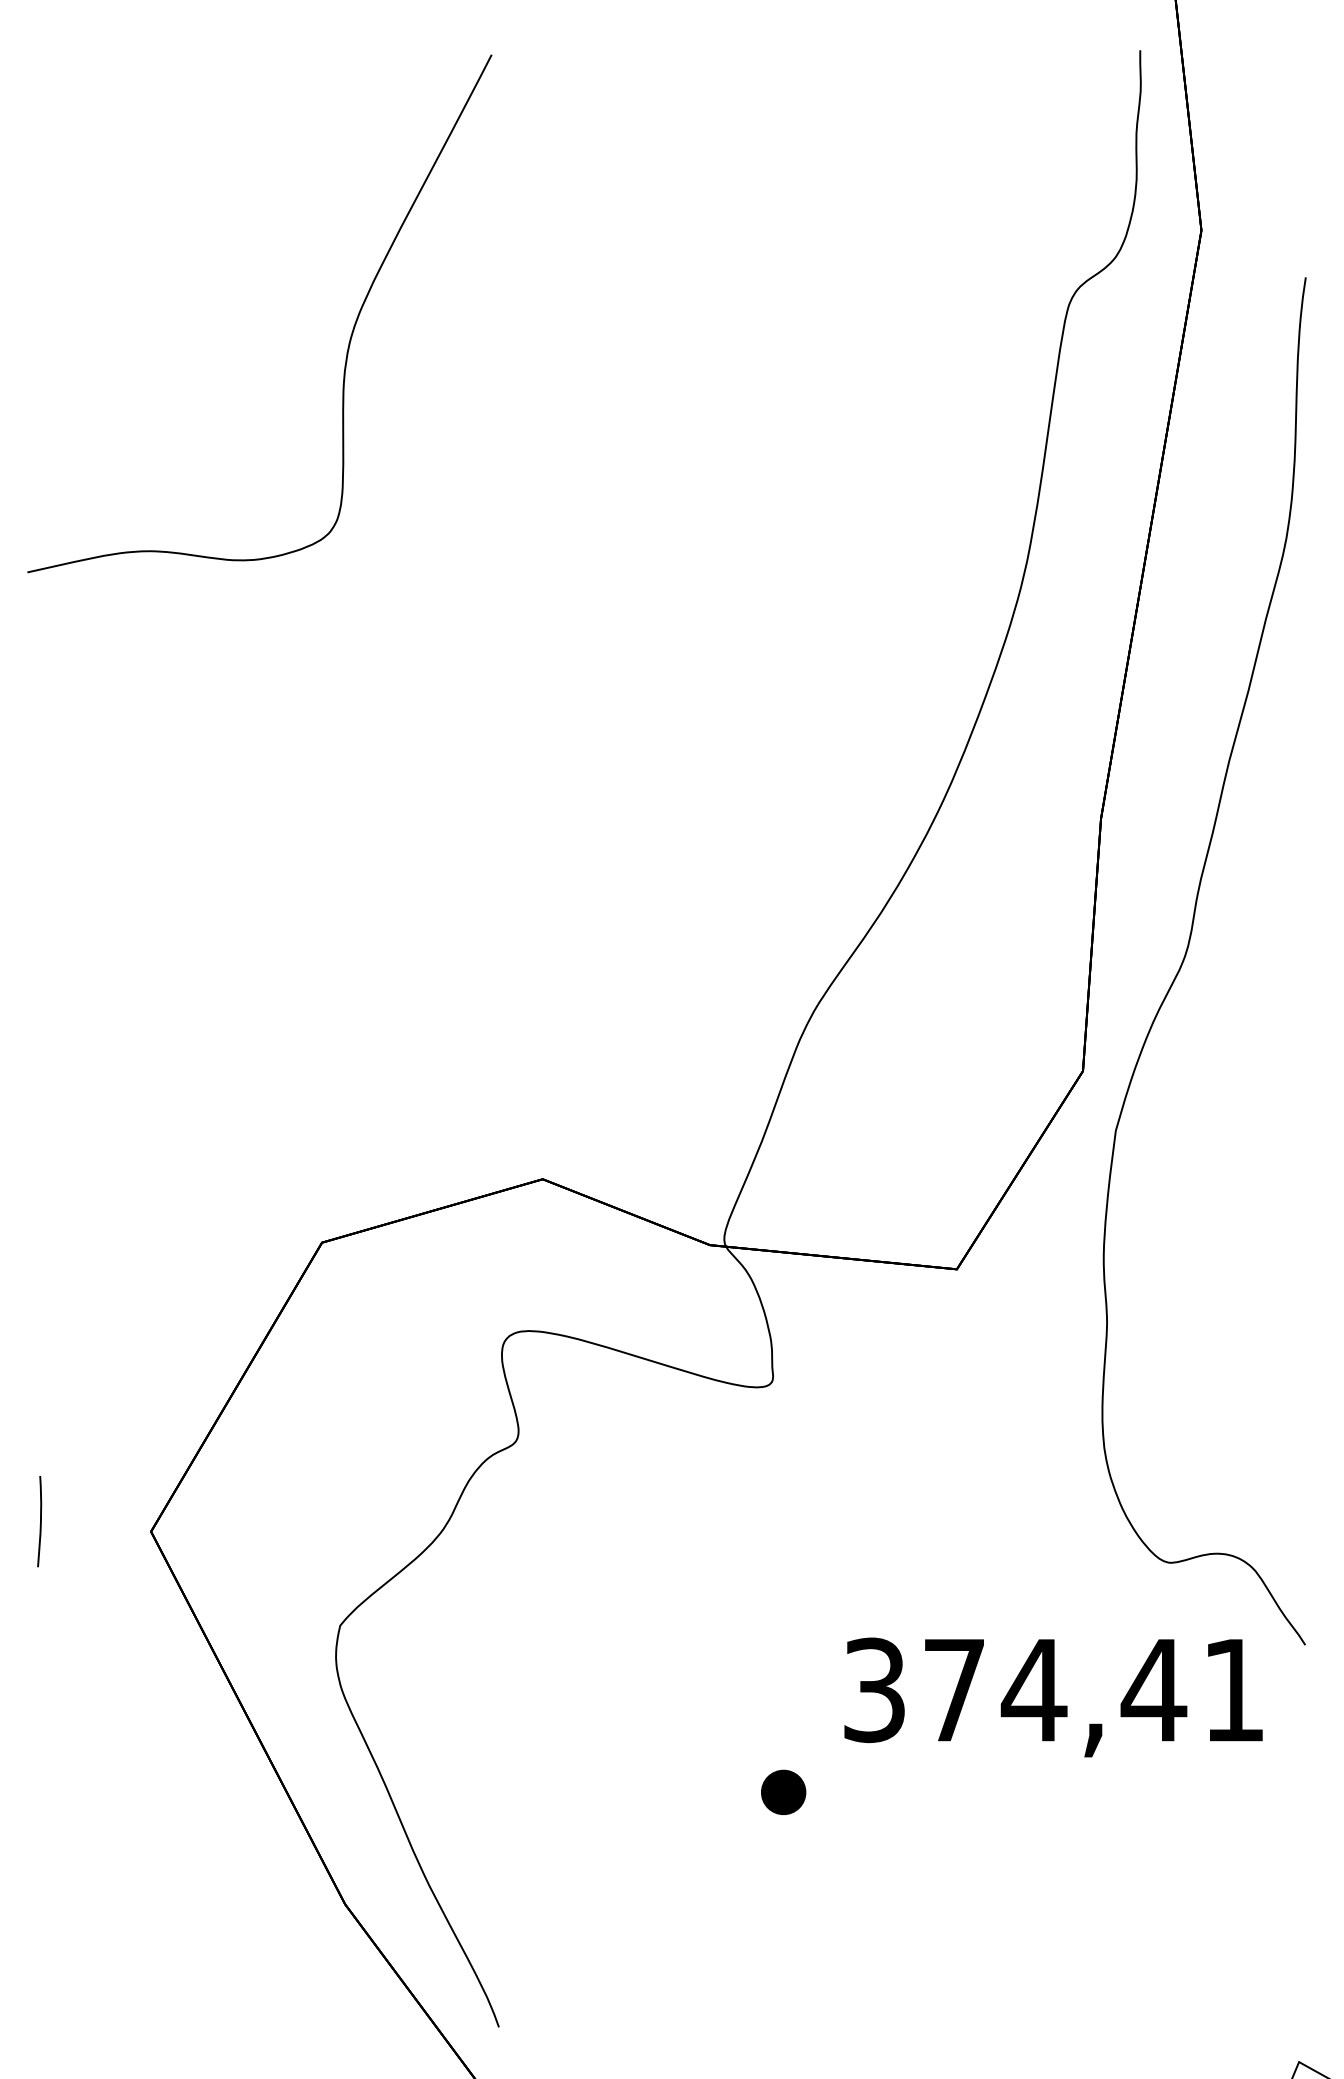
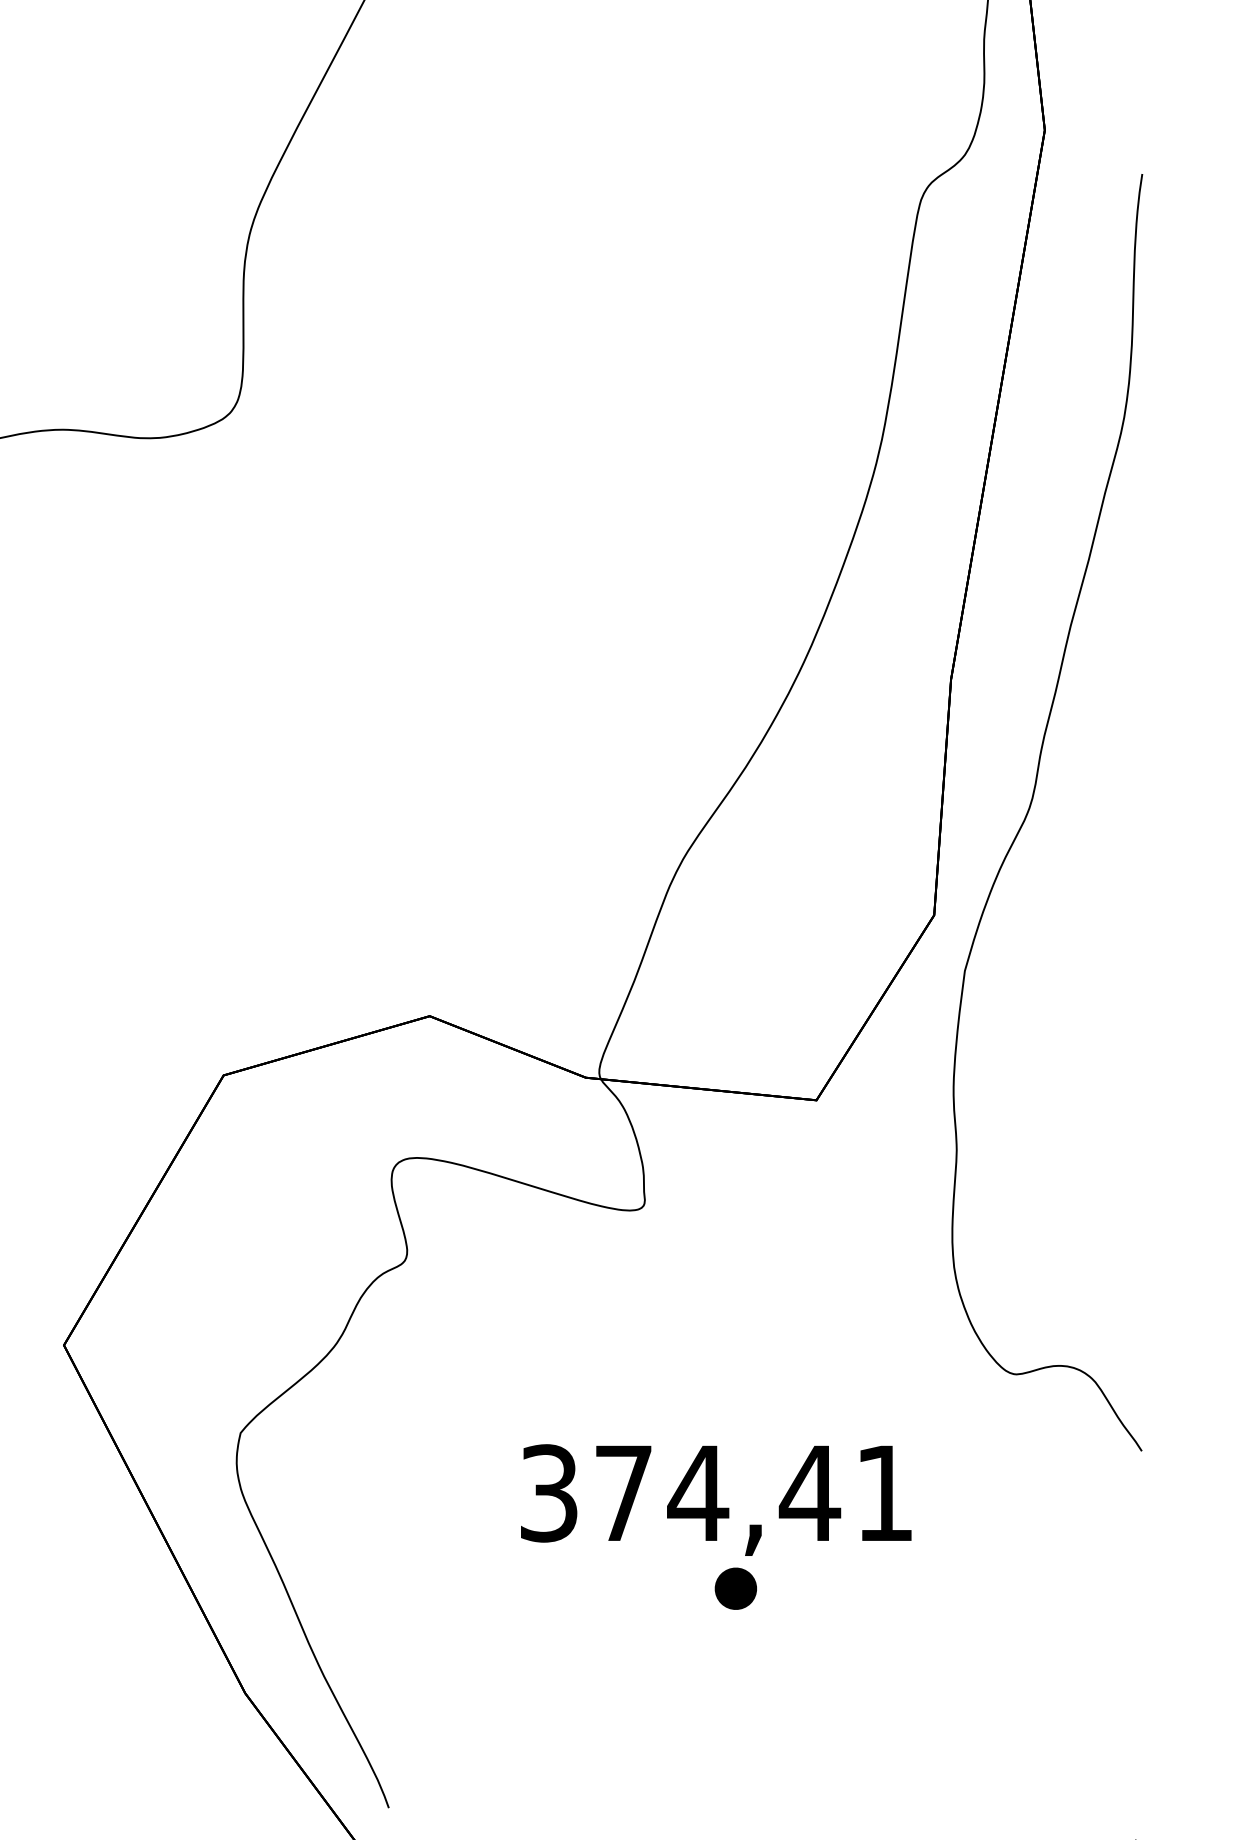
text: (1053, 1697) -> (716, 1500), moved
part: (783, 1791) -> (735, 1587), moved

